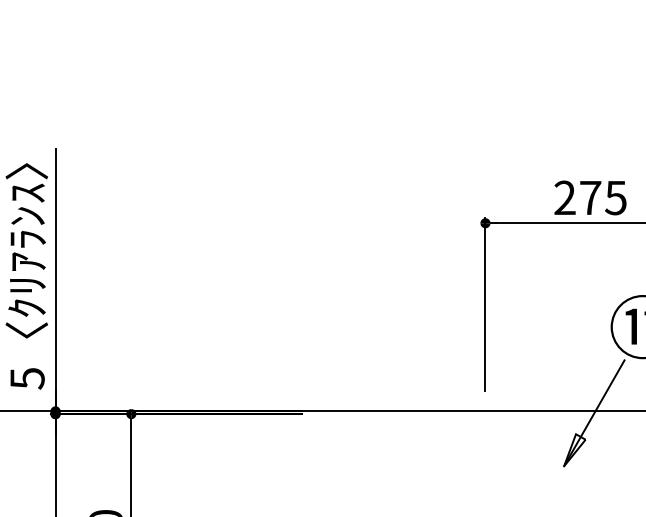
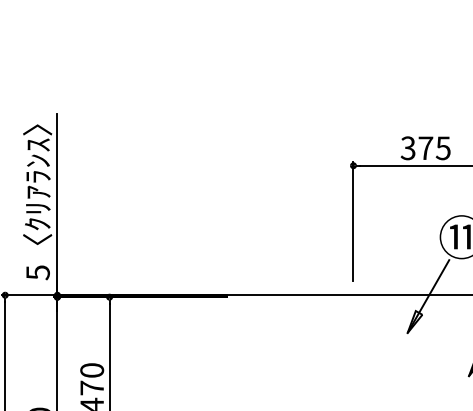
text: (563, 198) -> (407, 148), 275 -> 375

